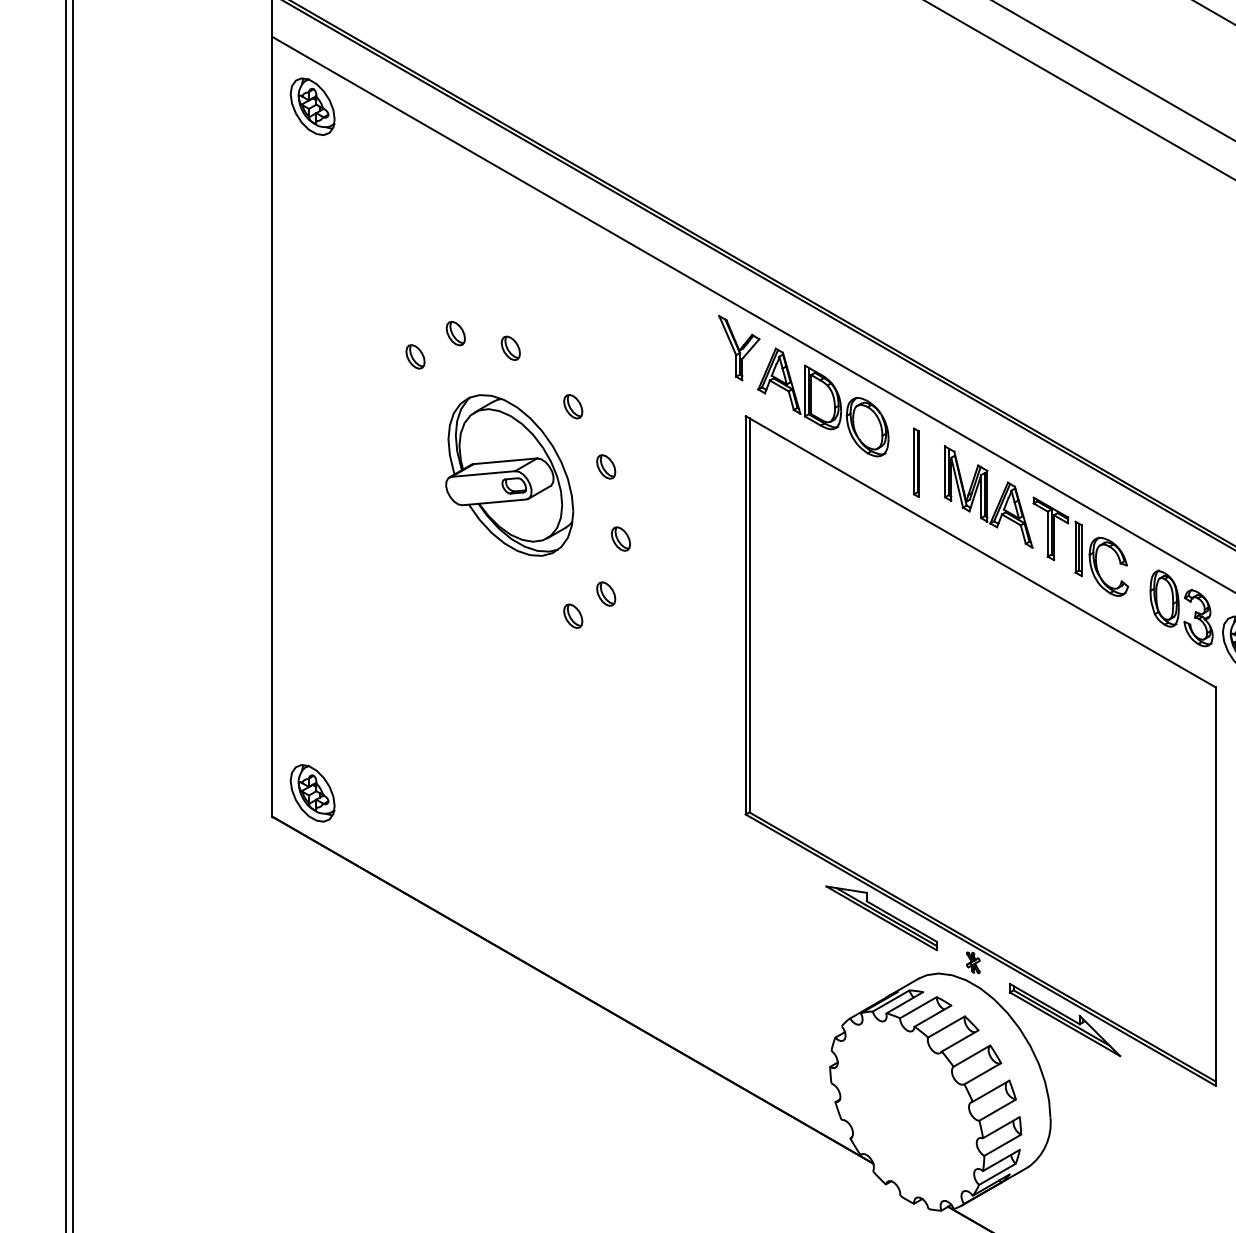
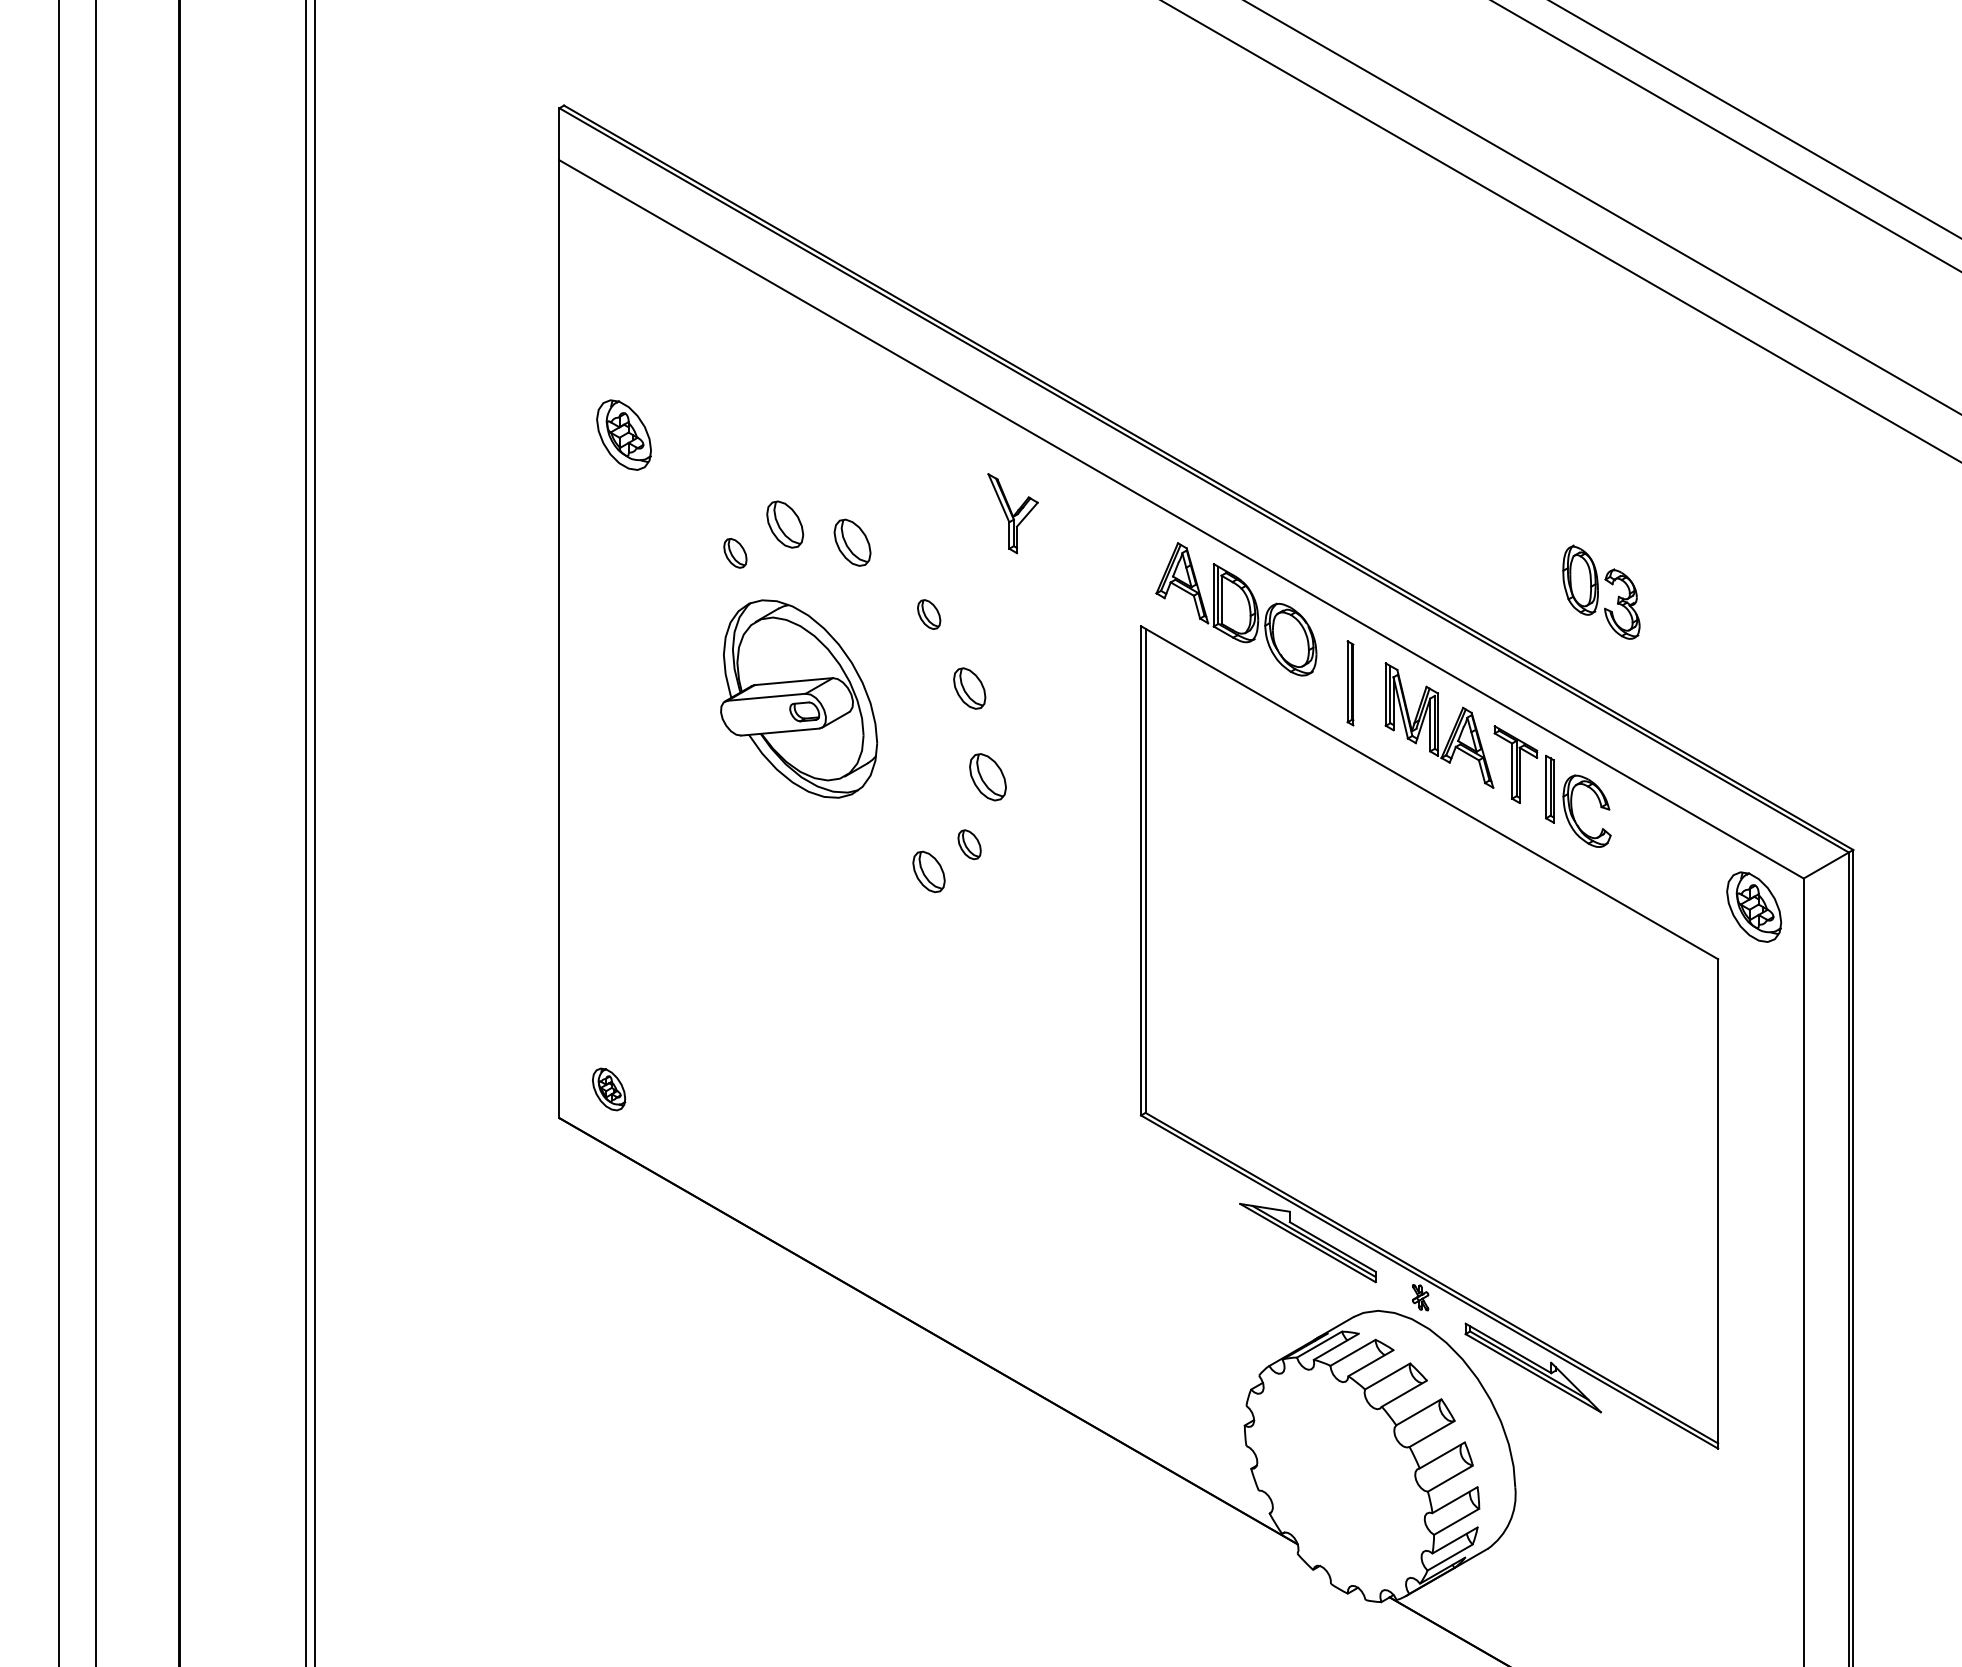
part: (312, 106) -> (623, 434), moved
part: (455, 333) -> (784, 524), size x1.6
part: (510, 348) -> (852, 542), size x1.6
part: (738, 348) -> (1012, 513), moved
part: (606, 466) -> (969, 688), size x1.4
part: (510, 475) -> (799, 698), moved
part: (620, 538) -> (987, 776), size x1.6
part: (1181, 607) -> (1601, 591), moved
part: (573, 615) -> (929, 871), size x1.4
part: (312, 793) -> (608, 1089), size x0.6

